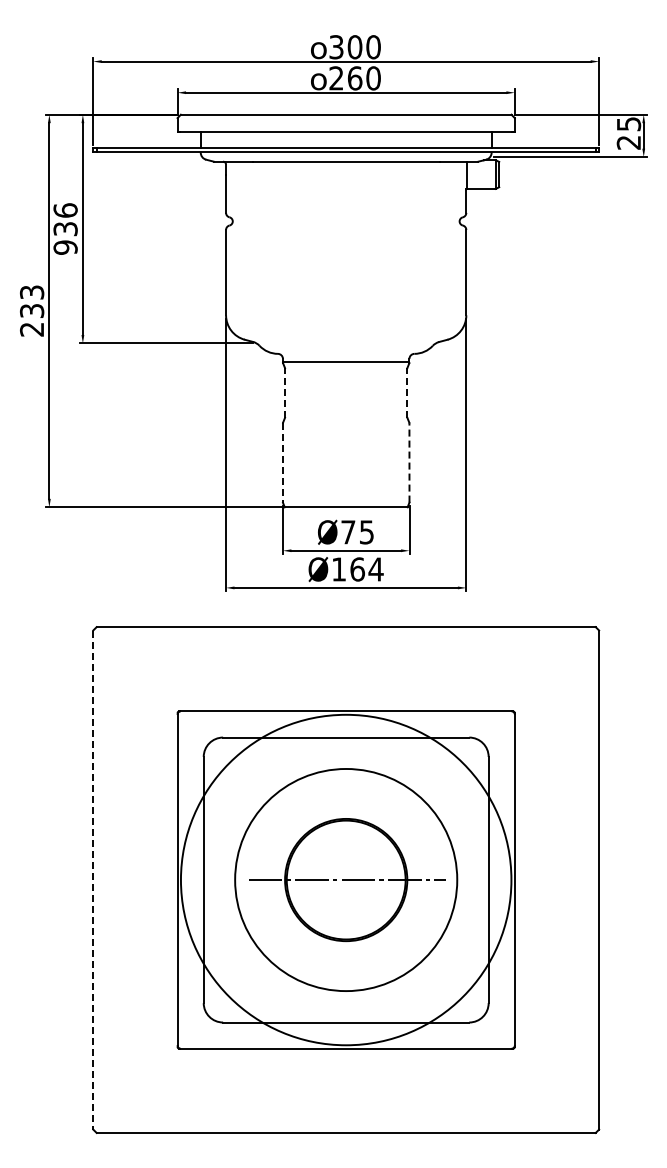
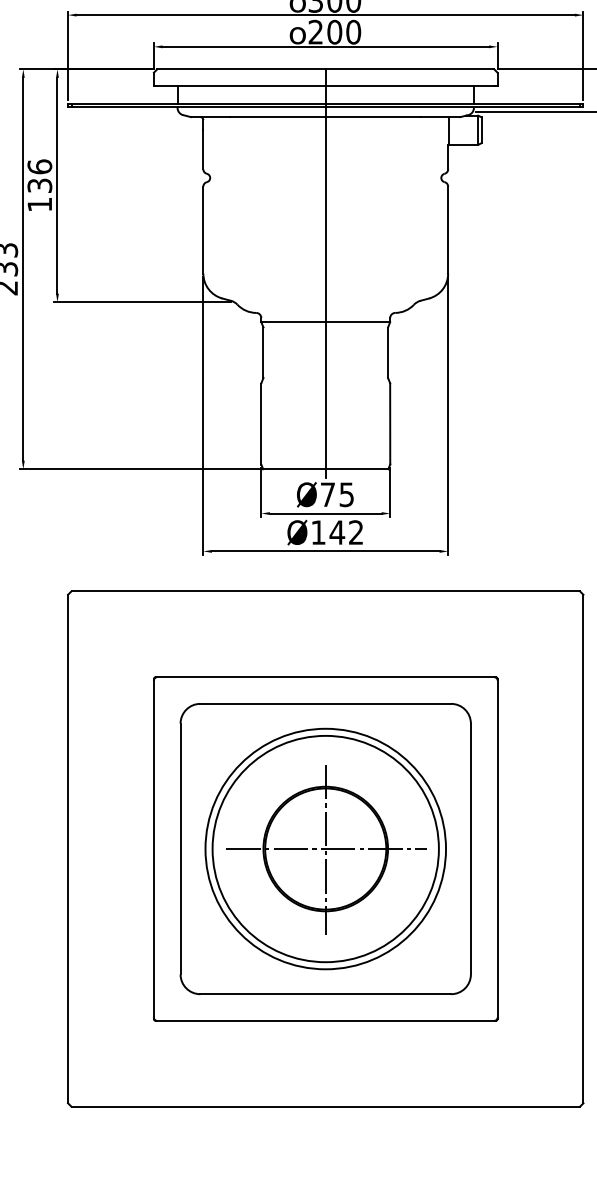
text: (354, 78) -> (334, 32), 260 -> 200
text: (65, 247) -> (39, 204), 936 -> 136
line: (346, 314) -> (326, 272), added
line: (285, 392) -> (263, 352), dashed -> solid
line: (407, 392) -> (388, 352), dashed -> solid
line: (409, 462) -> (390, 423), dashed -> solid
line: (282, 463) -> (260, 424), dashed -> solid
text: (366, 569) -> (346, 532), Ø164 -> Ø142
line: (93, 880) -> (68, 849), dashed -> solid
circle: (346, 880) -> (326, 849), size x0.71
line: (346, 880) -> (326, 849), added

